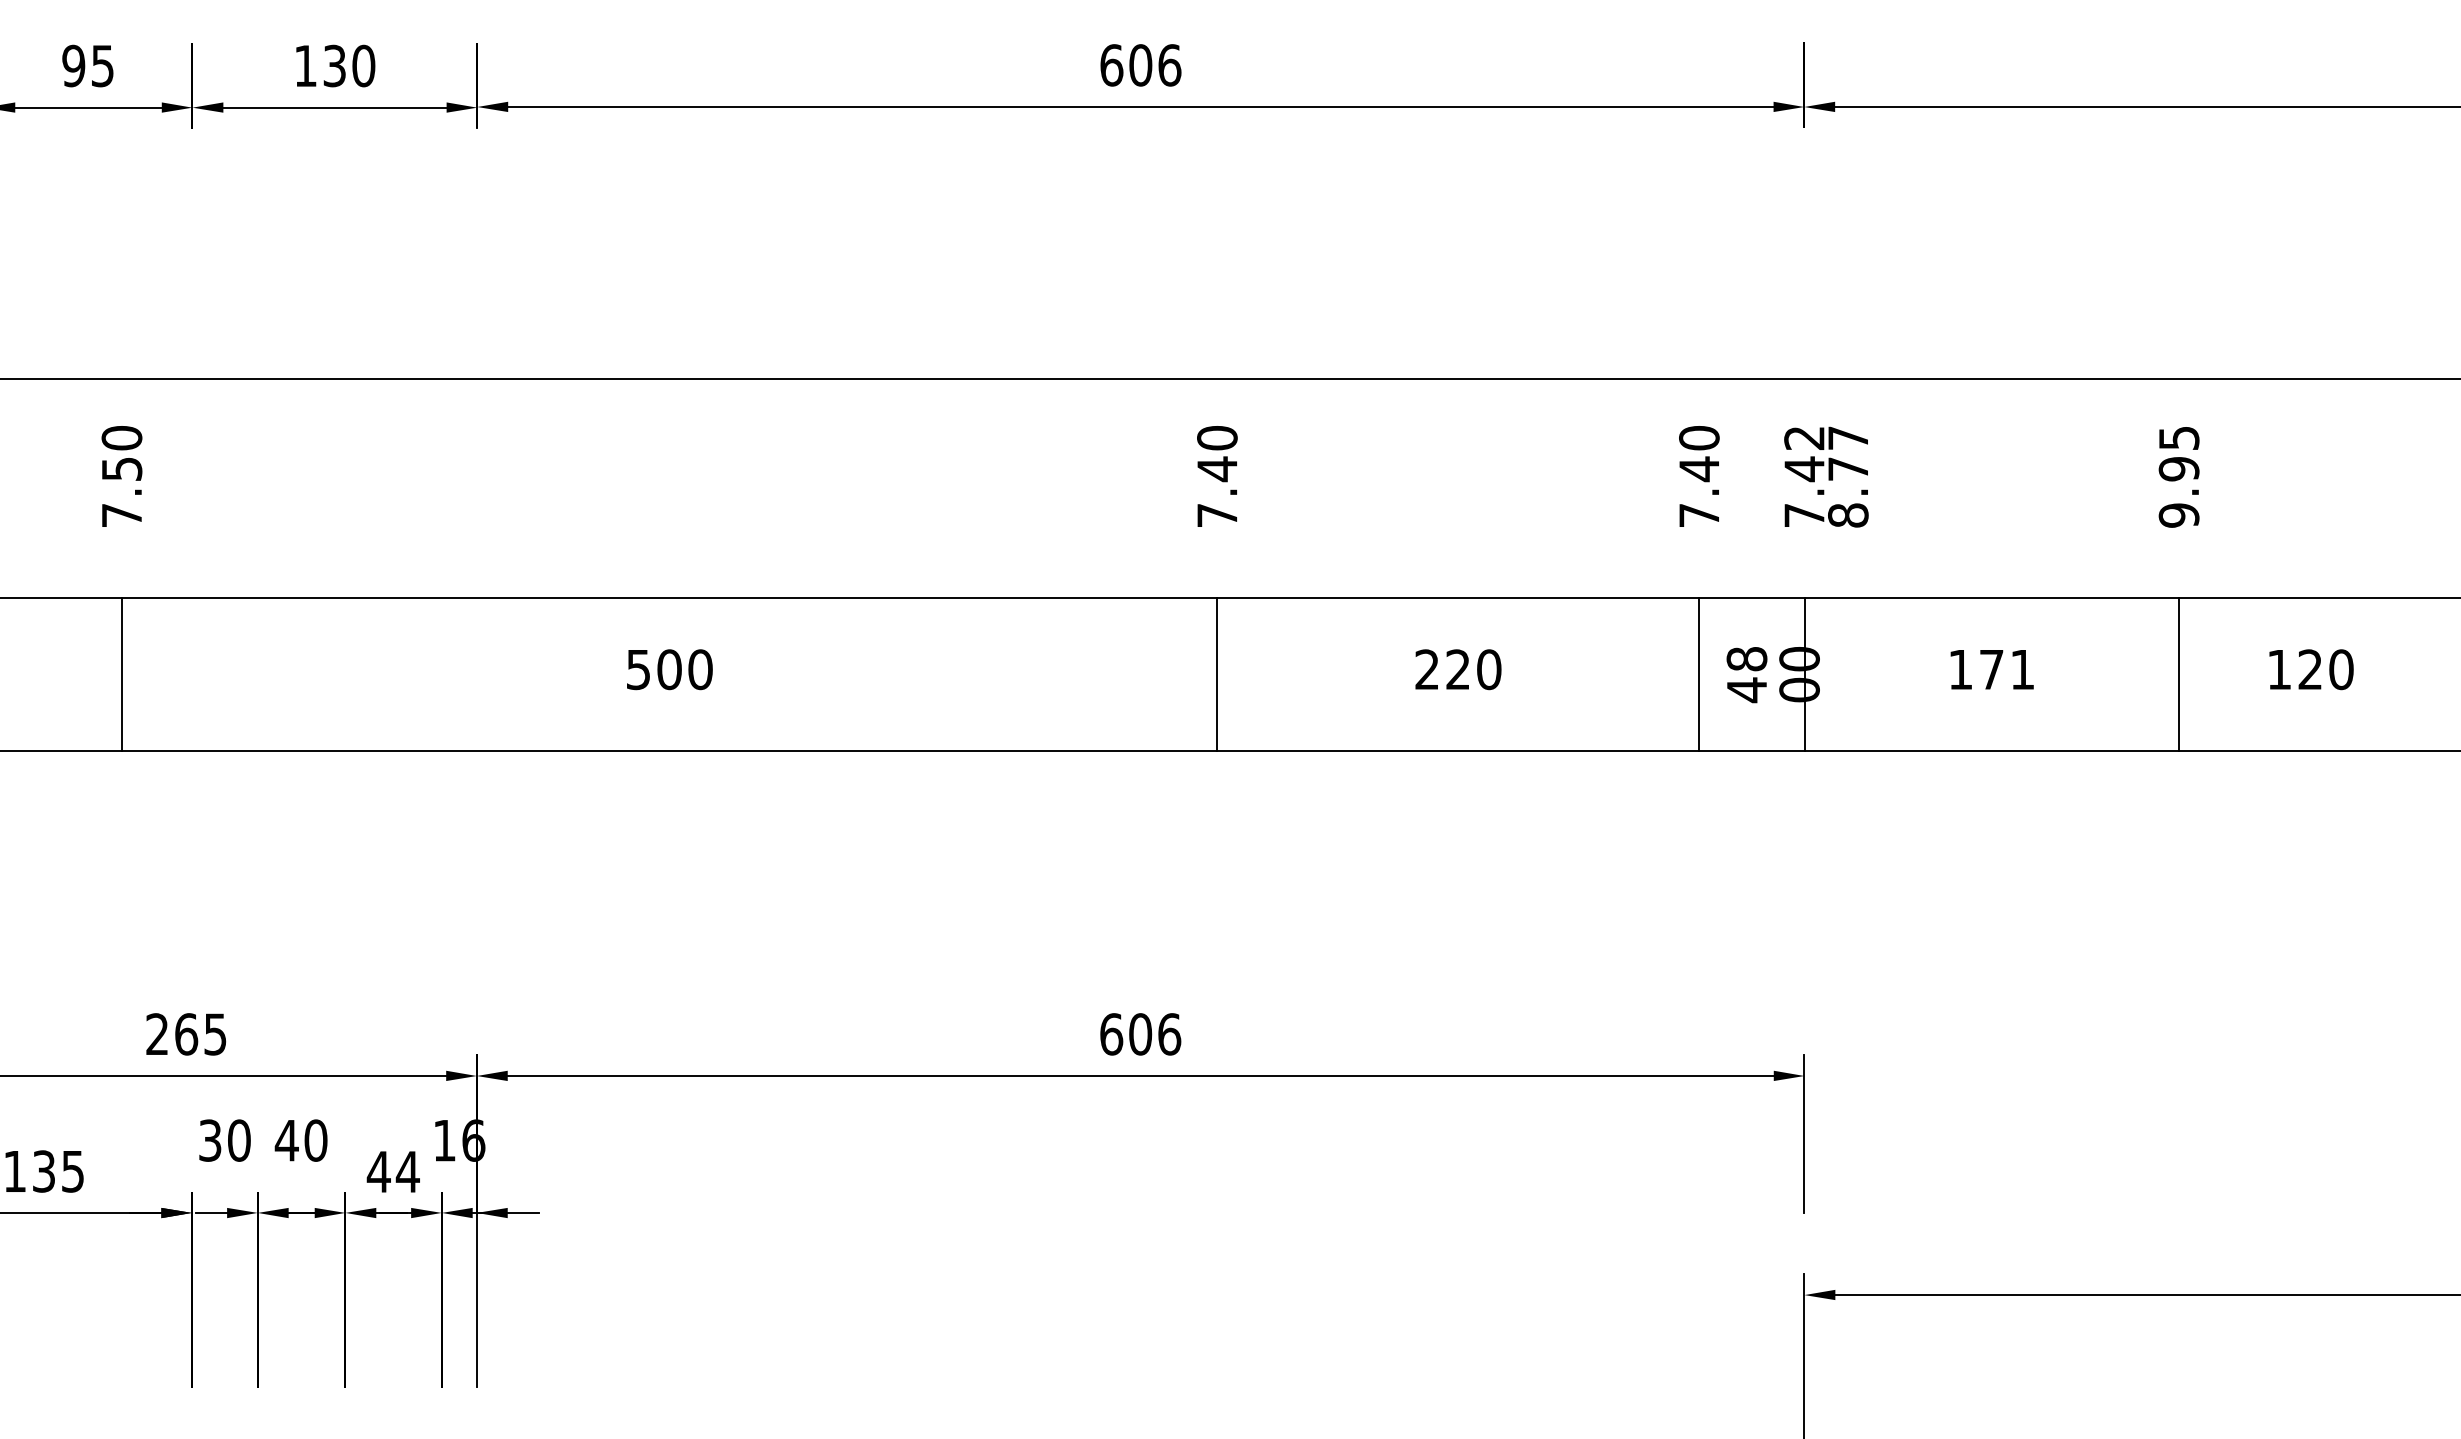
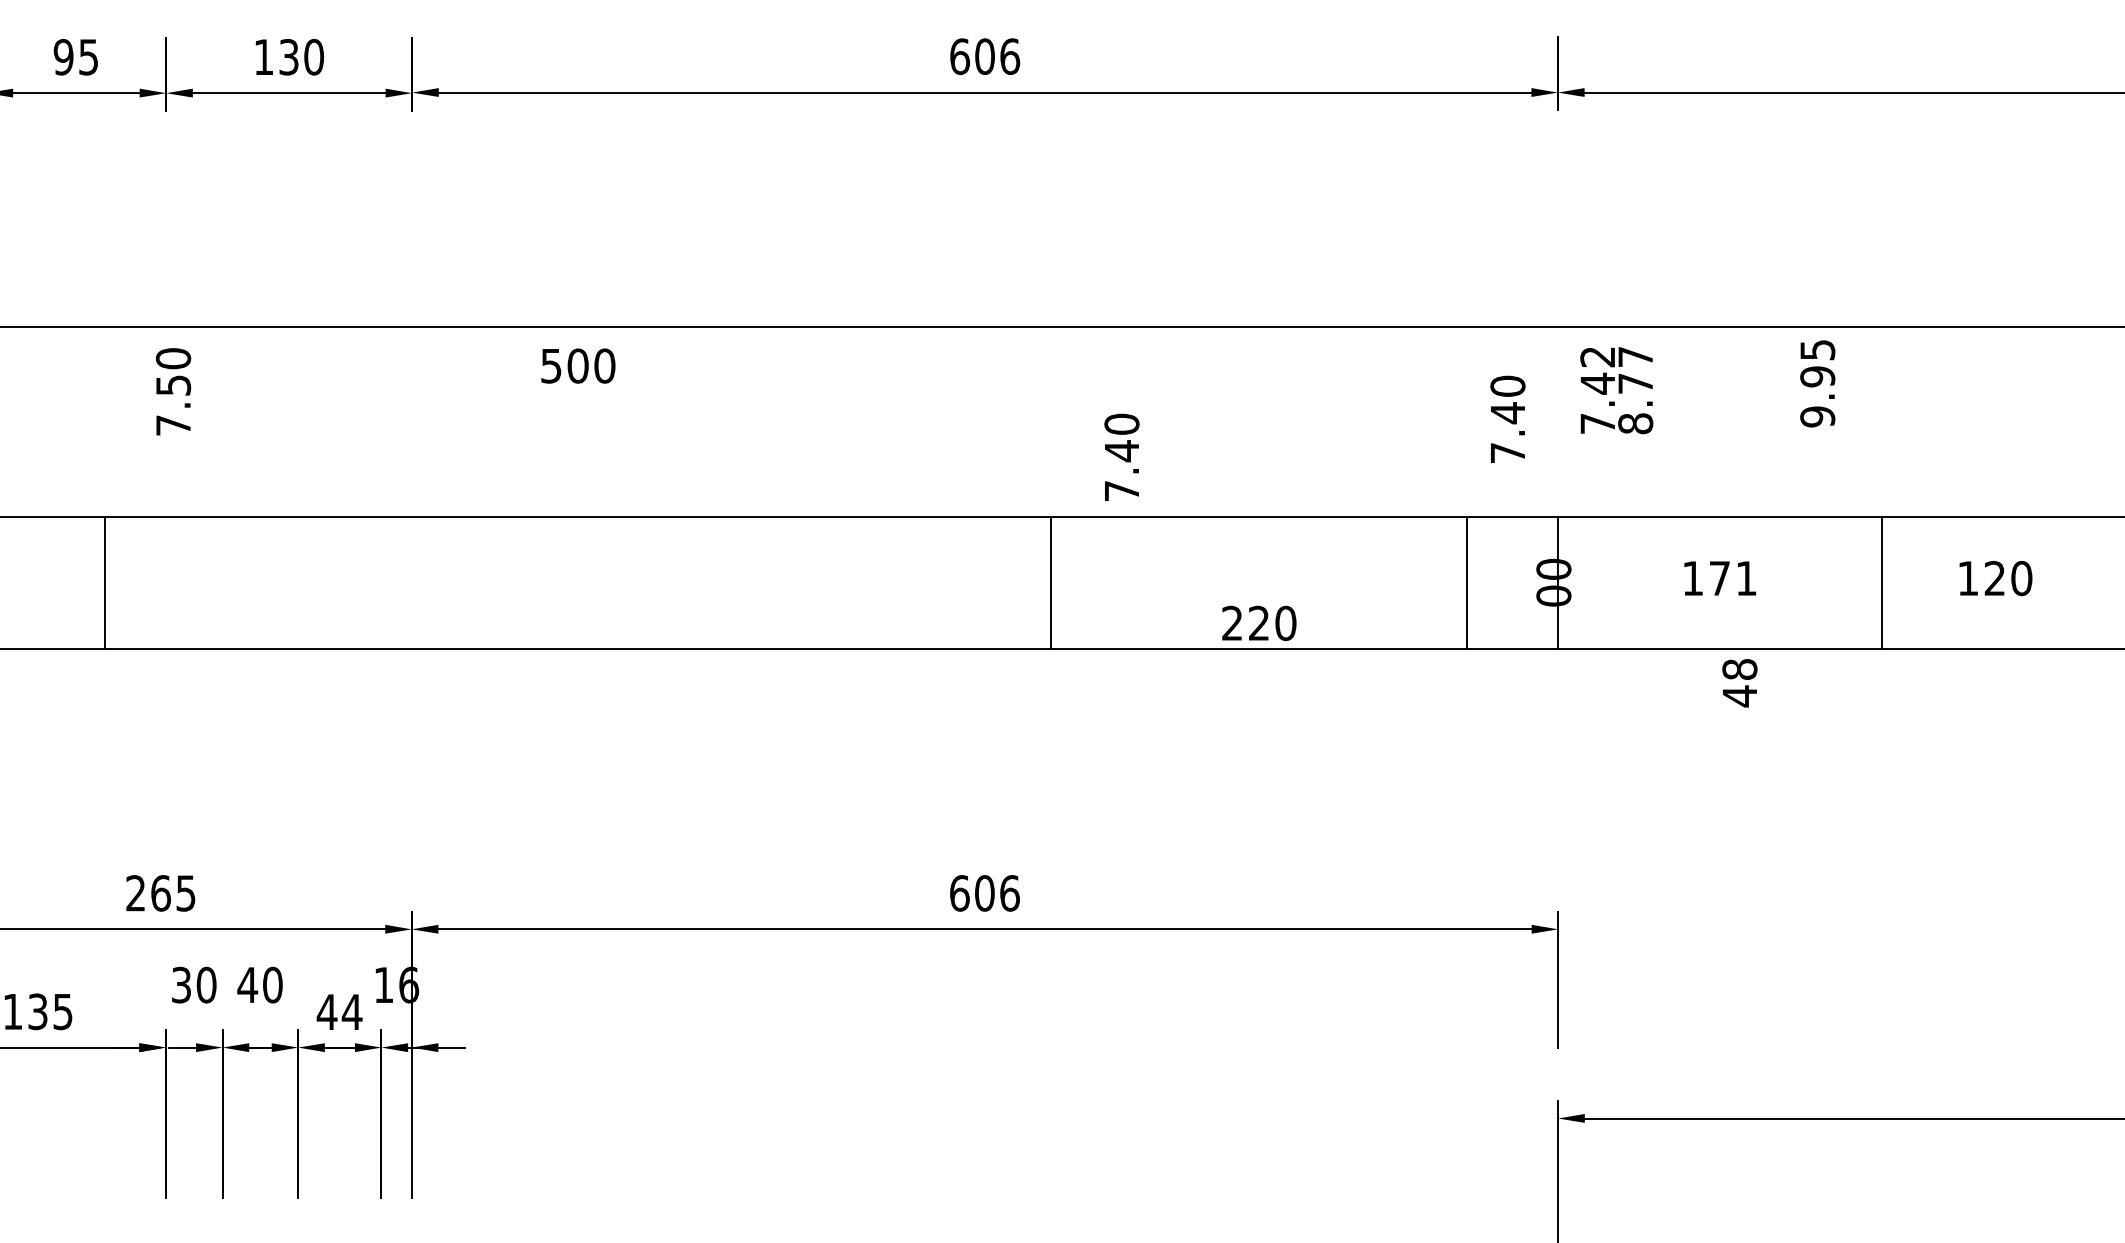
text: (121, 476) -> (173, 391), moved
text: (1217, 476) -> (1122, 457), moved
text: (1699, 476) -> (1508, 419), moved
text: (1826, 476) -> (1616, 390), moved
text: (2178, 477) -> (1817, 384), moved
text: (669, 669) -> (578, 365), moved
text: (1458, 669) -> (1259, 623), moved
text: (1746, 675) -> (1739, 683), moved

